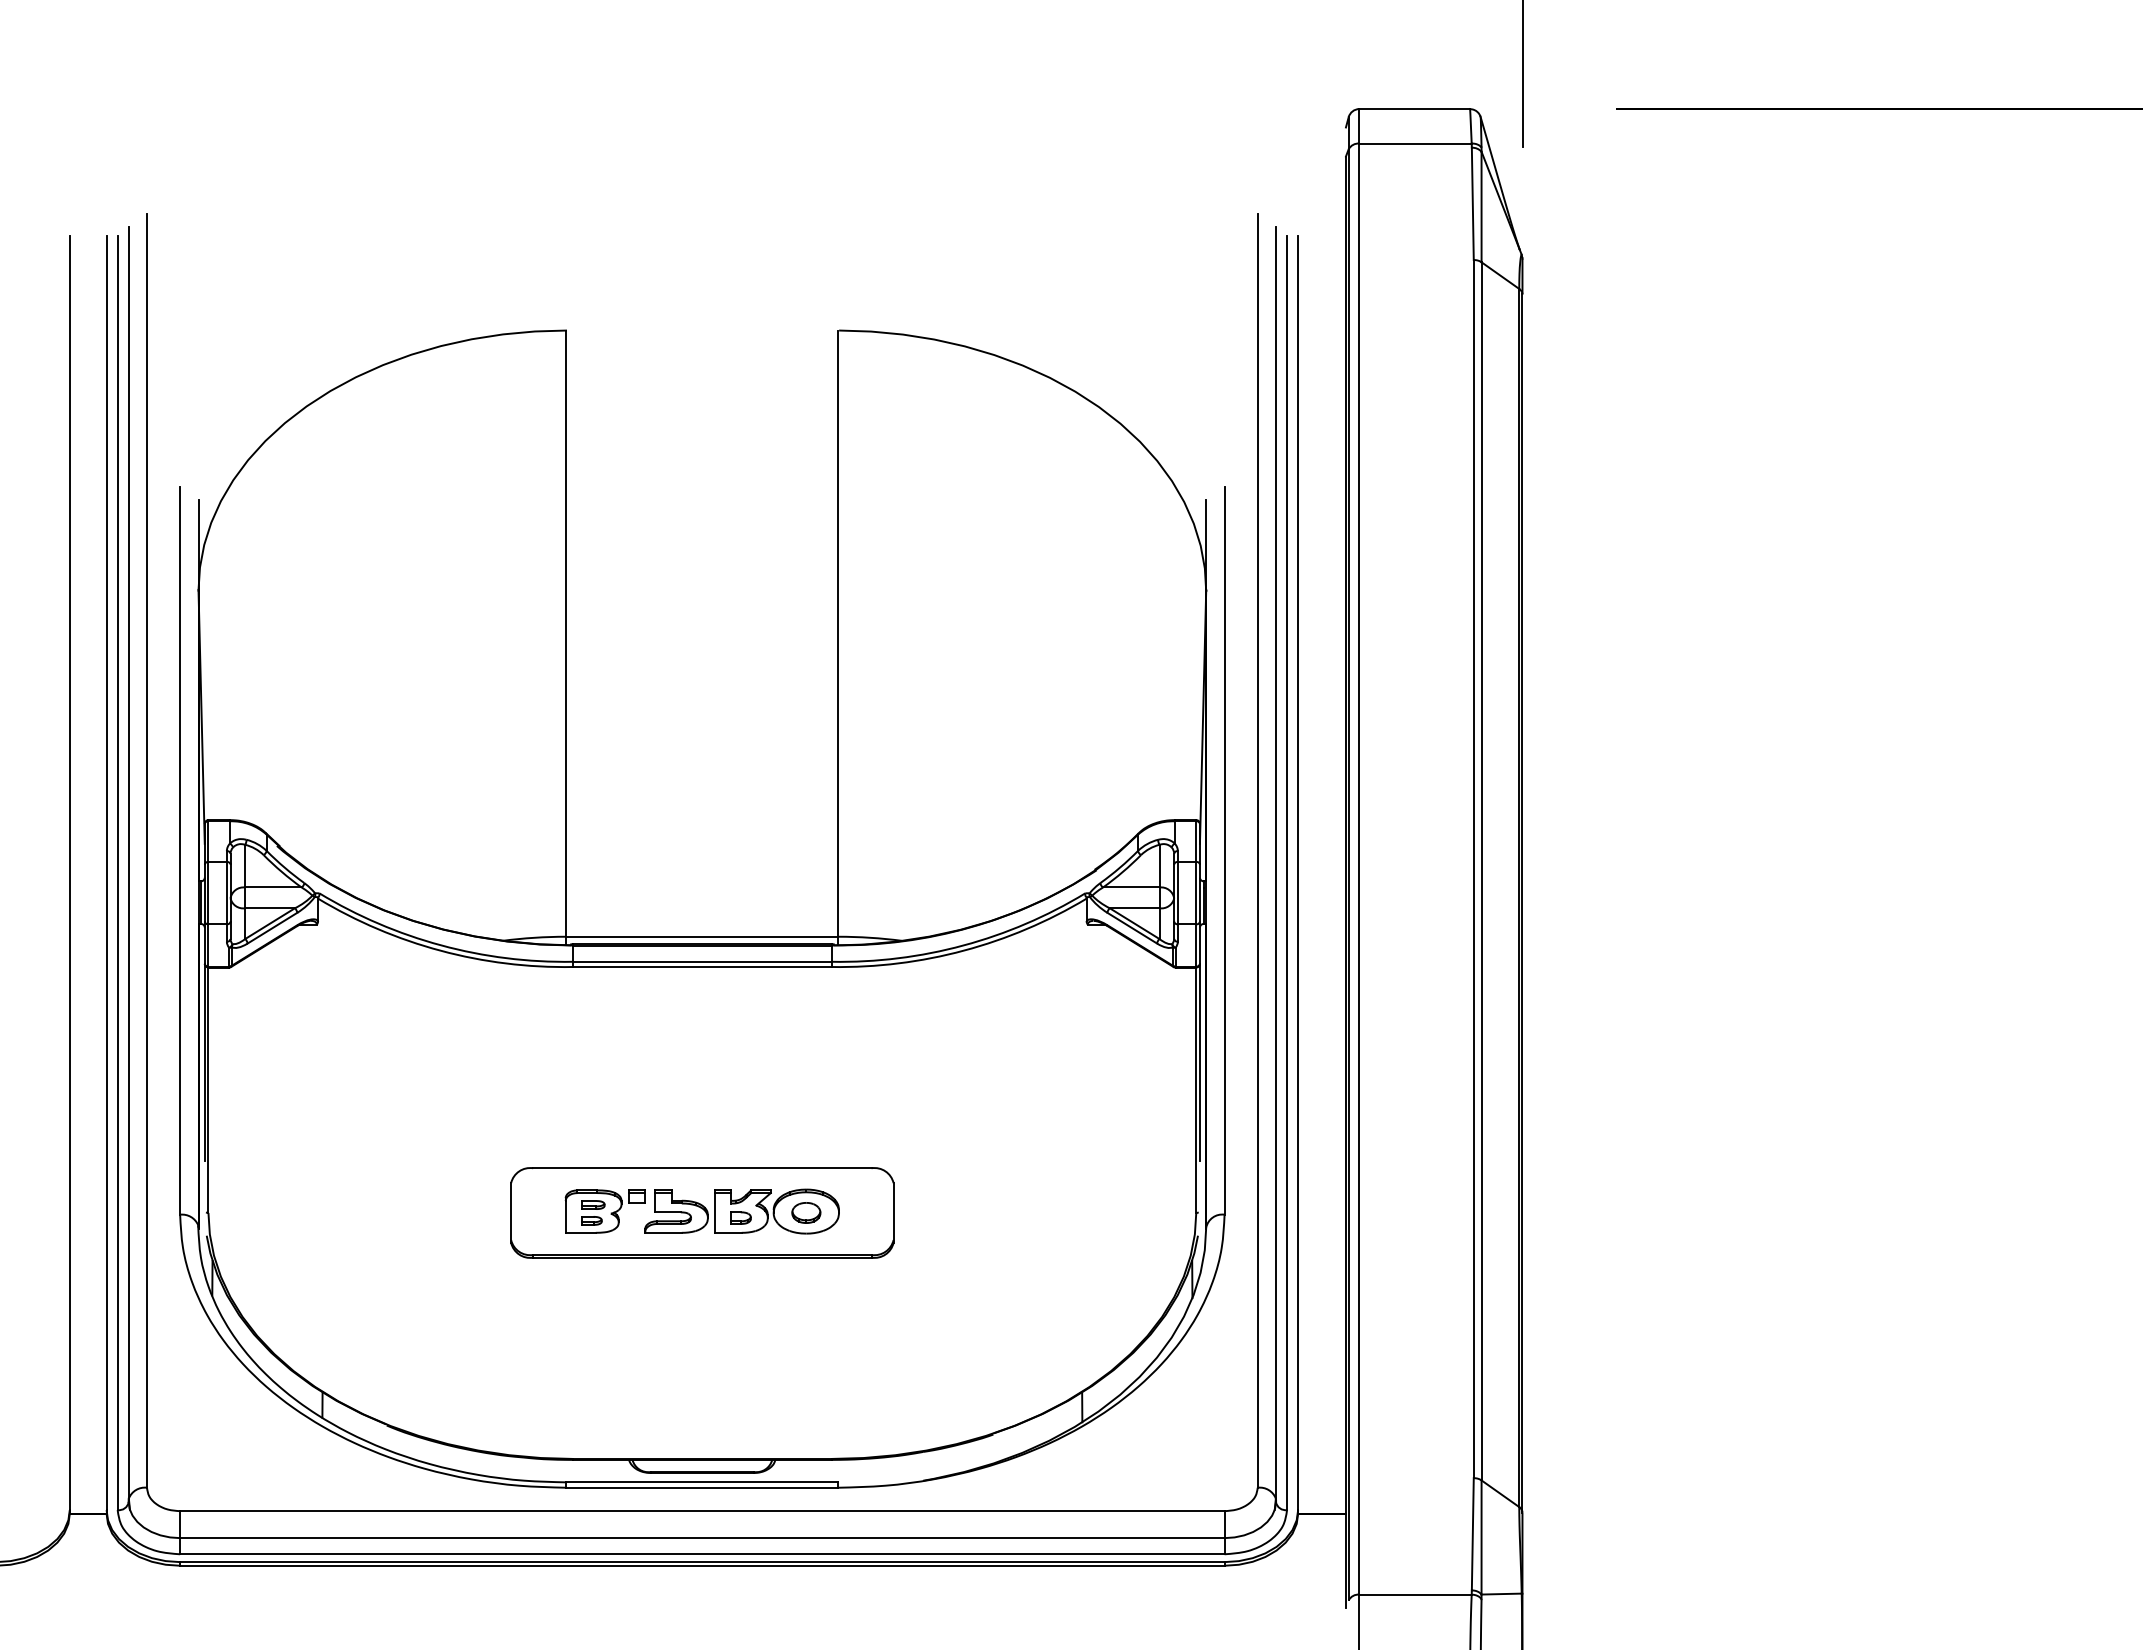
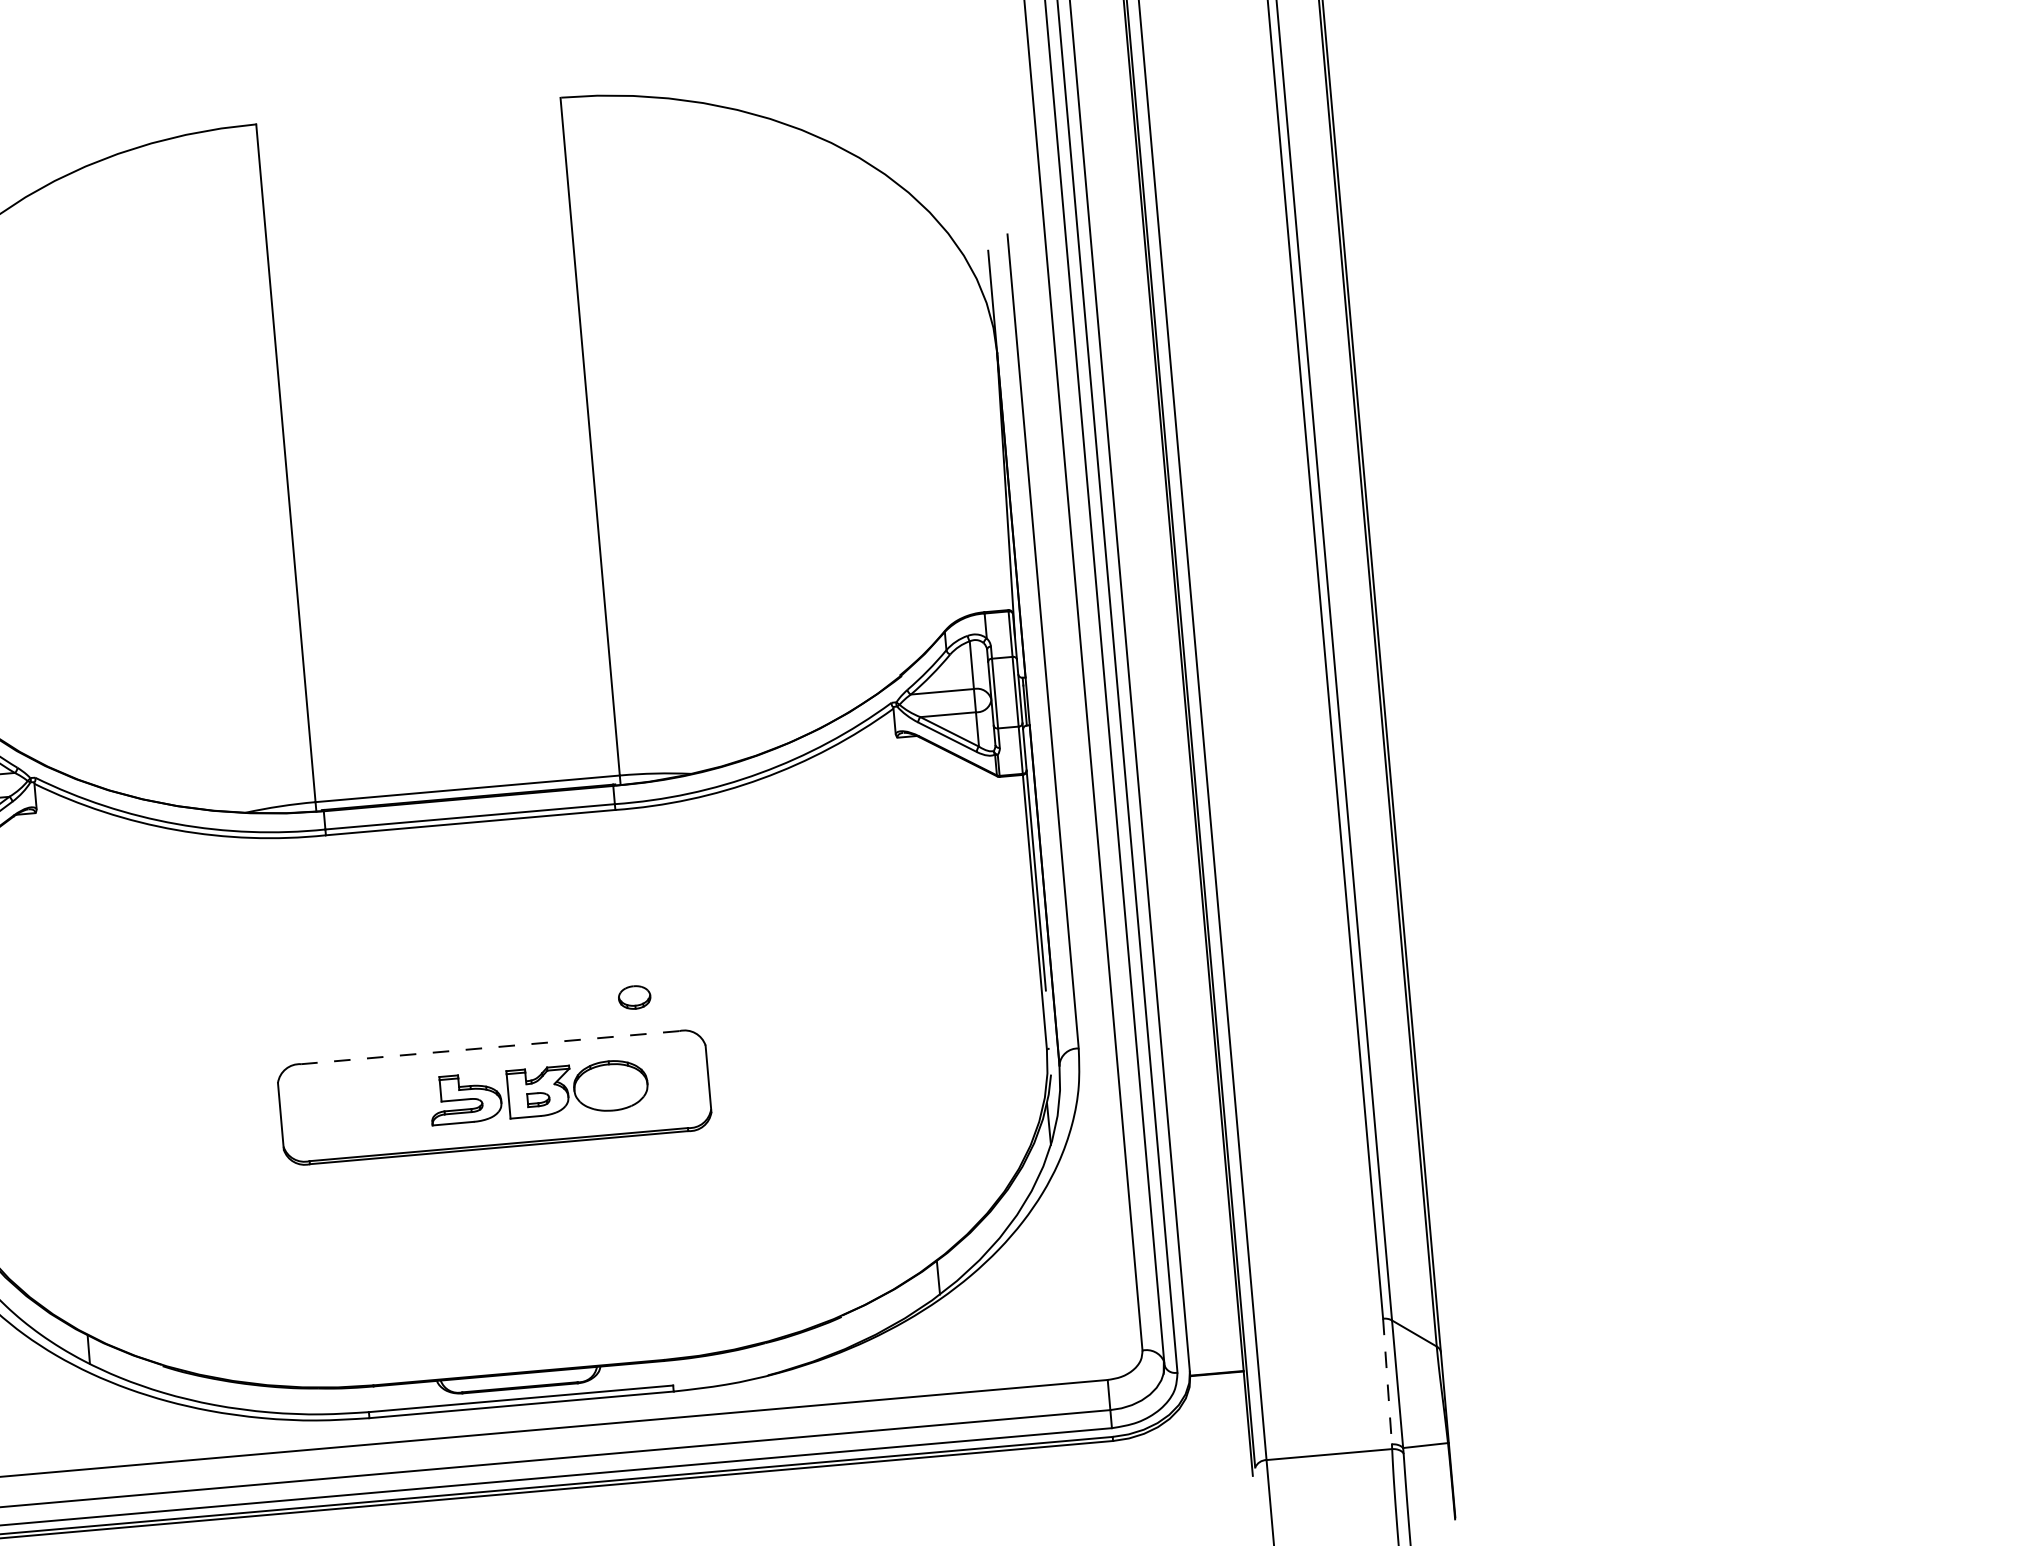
line: (701, 1168) -> (489, 1048), solid -> dashed
part: (604, 1211) -> (385, 1105), removed
part: (806, 1212) -> (634, 996), moved
line: (1472, 1534) -> (1387, 1381), solid -> dashed

